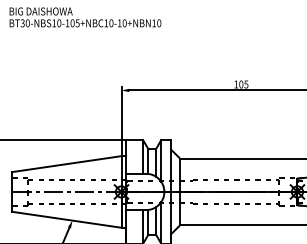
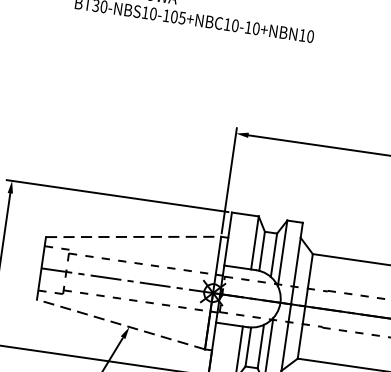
line: (67, 164) -> (134, 237), solid -> dashed
line: (66, 219) -> (120, 323), solid -> dashed

